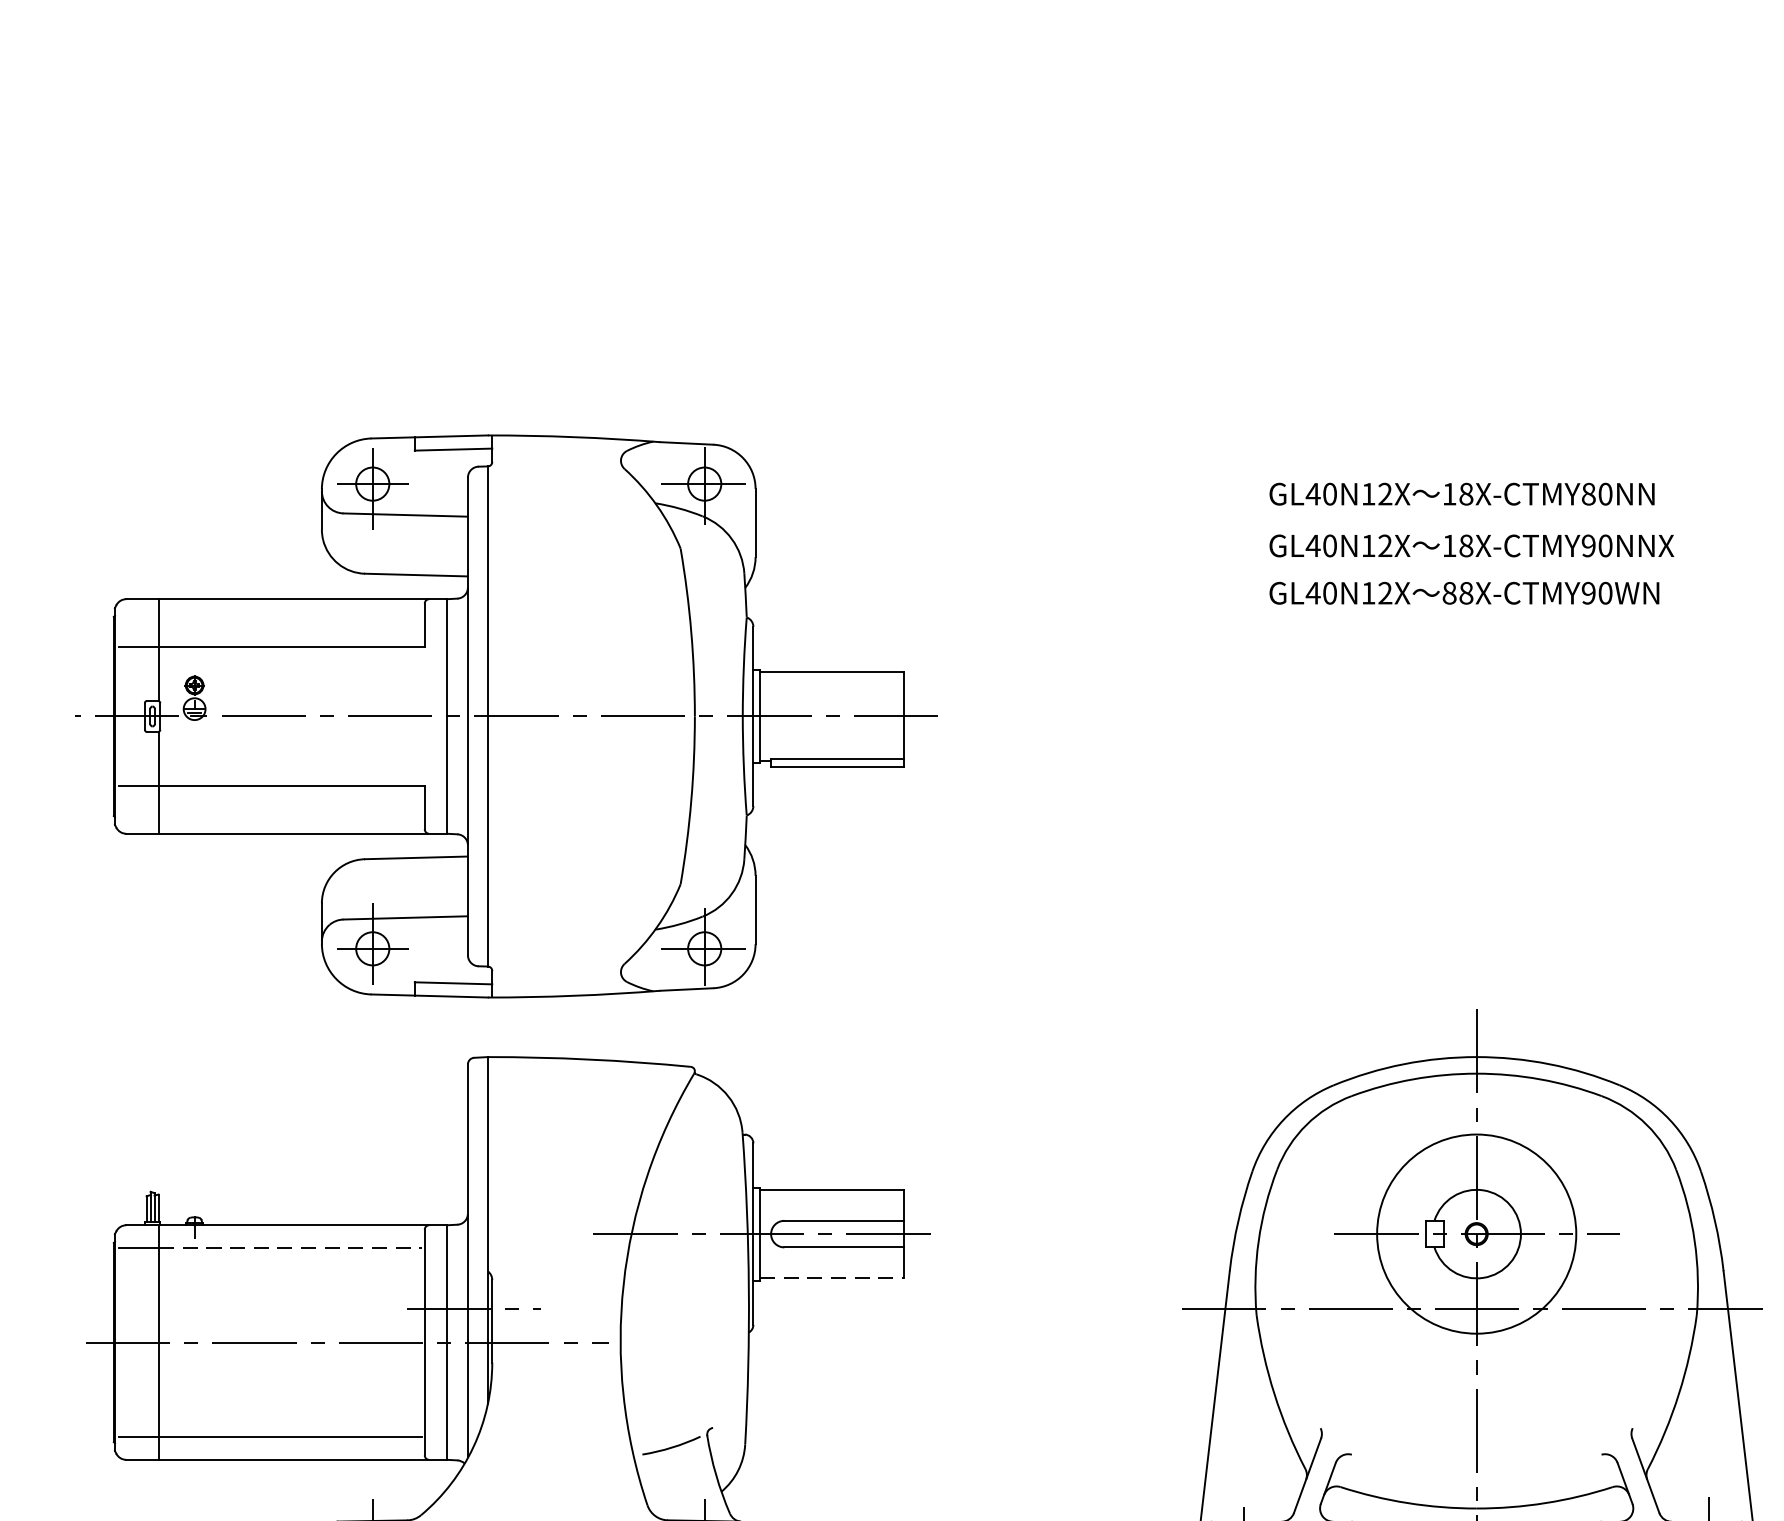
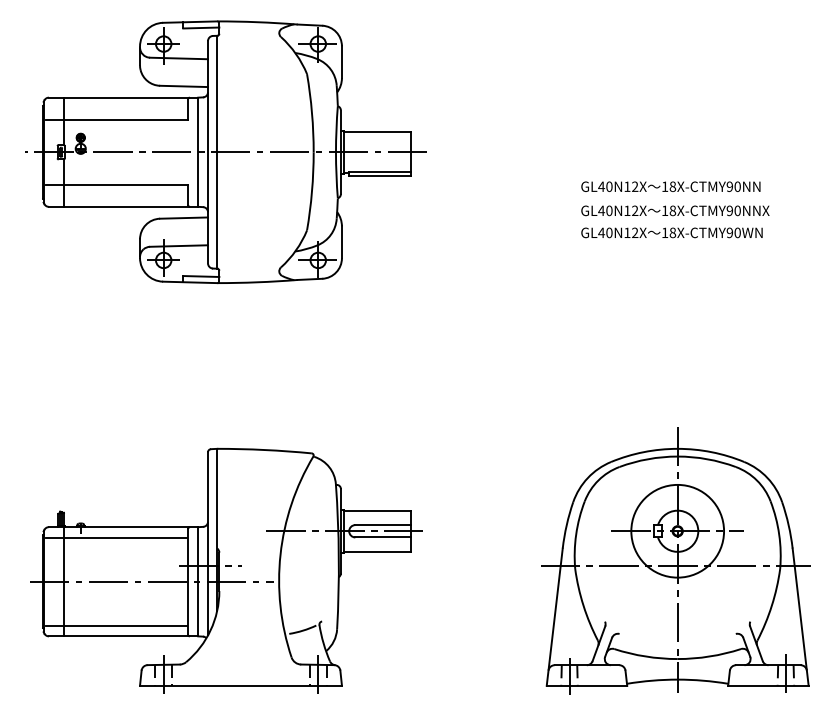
text: (1587, 493) -> (729, 186), 18X-CTMY80NN -> 18X-CTMY90NN
text: (1450, 592) -> (665, 232), 88X-CTMY90WN -> 18X-CTMY90WN
part: (505, 716) -> (225, 152), moved
line: (290, 1247) -> (125, 537), dashed -> solid
line: (834, 1277) -> (378, 551), dashed -> solid

